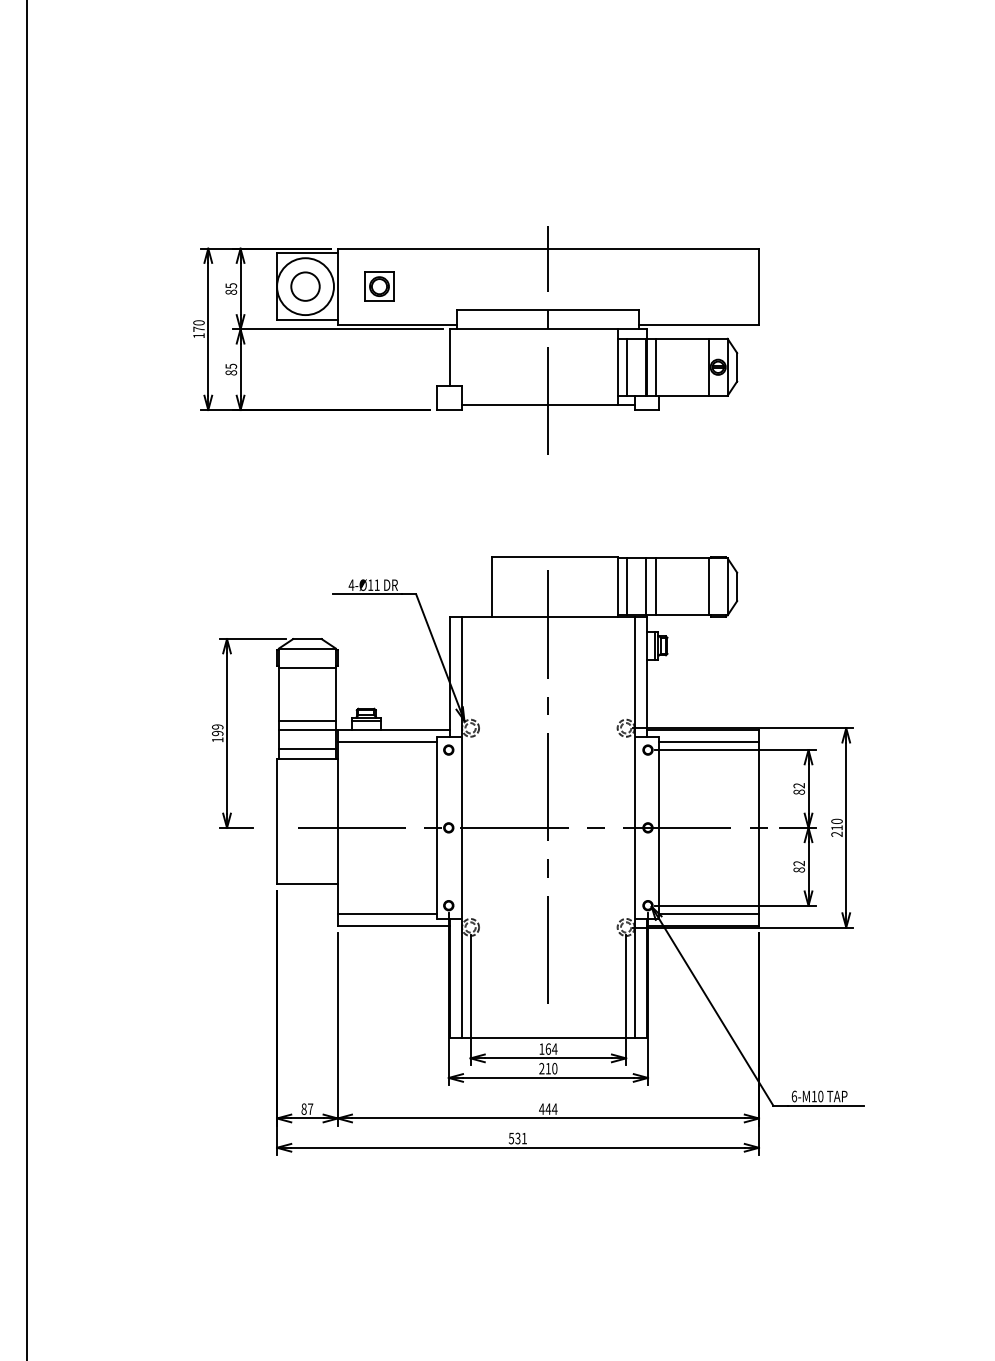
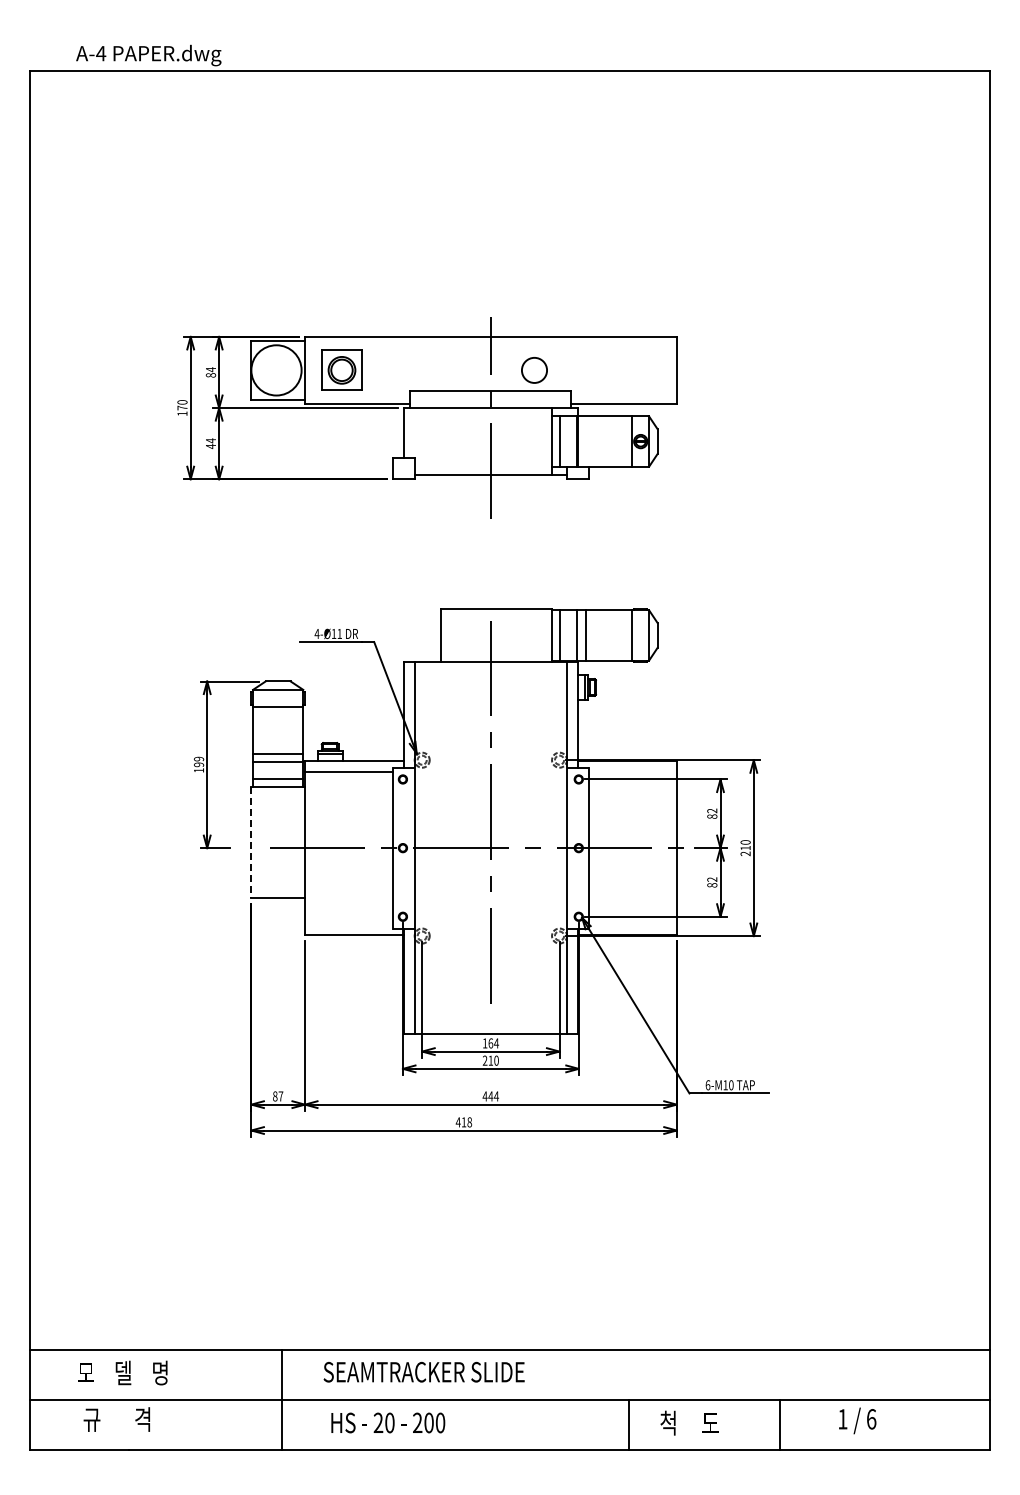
text: (231, 285) -> (211, 369), 85 -> 84
circle: (305, 286) -> (534, 370), moved
part: (379, 286) -> (341, 370), size x1.6
line: (655, 367) -> (585, 441), removed
text: (230, 369) -> (210, 443), 85 -> 44
line: (708, 741) -> (632, 771), removed
line: (277, 821) -> (251, 842), solid -> dashed
line: (387, 914) -> (348, 924), removed
line: (708, 914) -> (632, 924), removed
text: (517, 1138) -> (463, 1122), 531 -> 418

